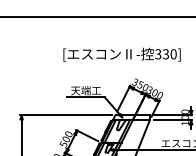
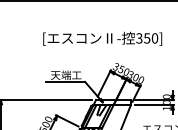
text: (165, 53) -> (146, 37), 330] -> 350]

